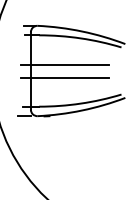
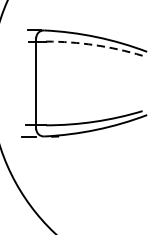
arc: (80, 38) -> (94, 45), solid -> dashed
line: (64, 64) -> (75, 75), removed
line: (64, 77) -> (75, 91), removed

